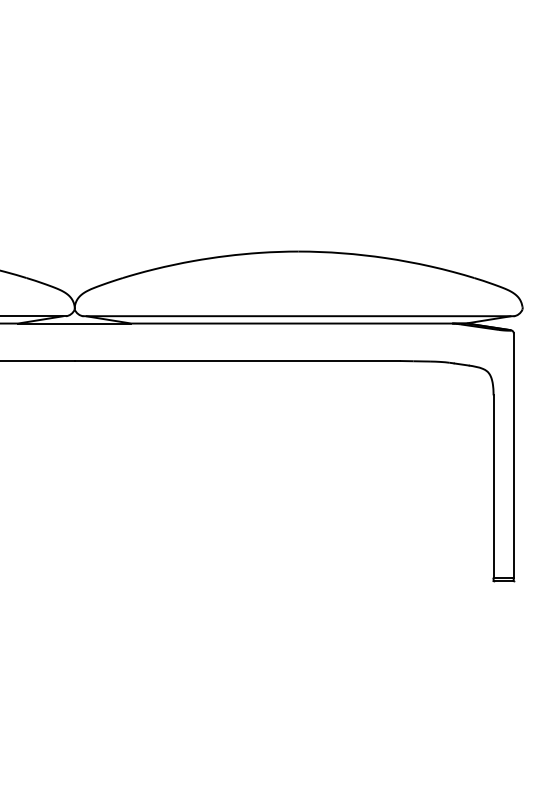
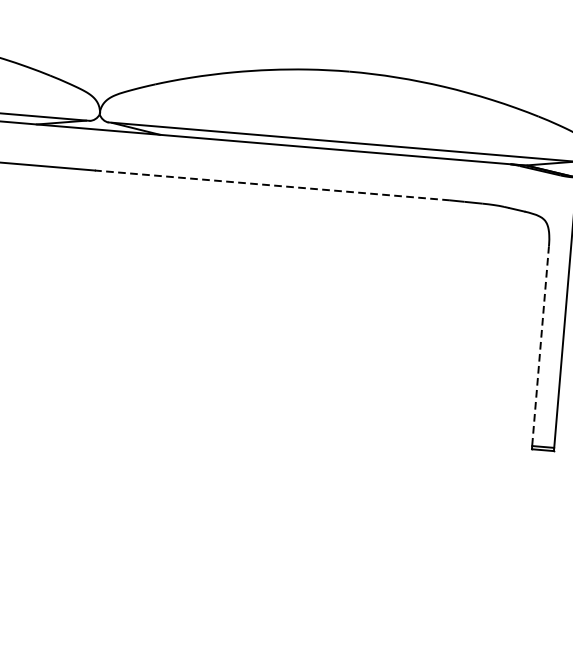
line: (237, 361) -> (272, 186), solid -> dashed
line: (493, 486) -> (540, 345), solid -> dashed

